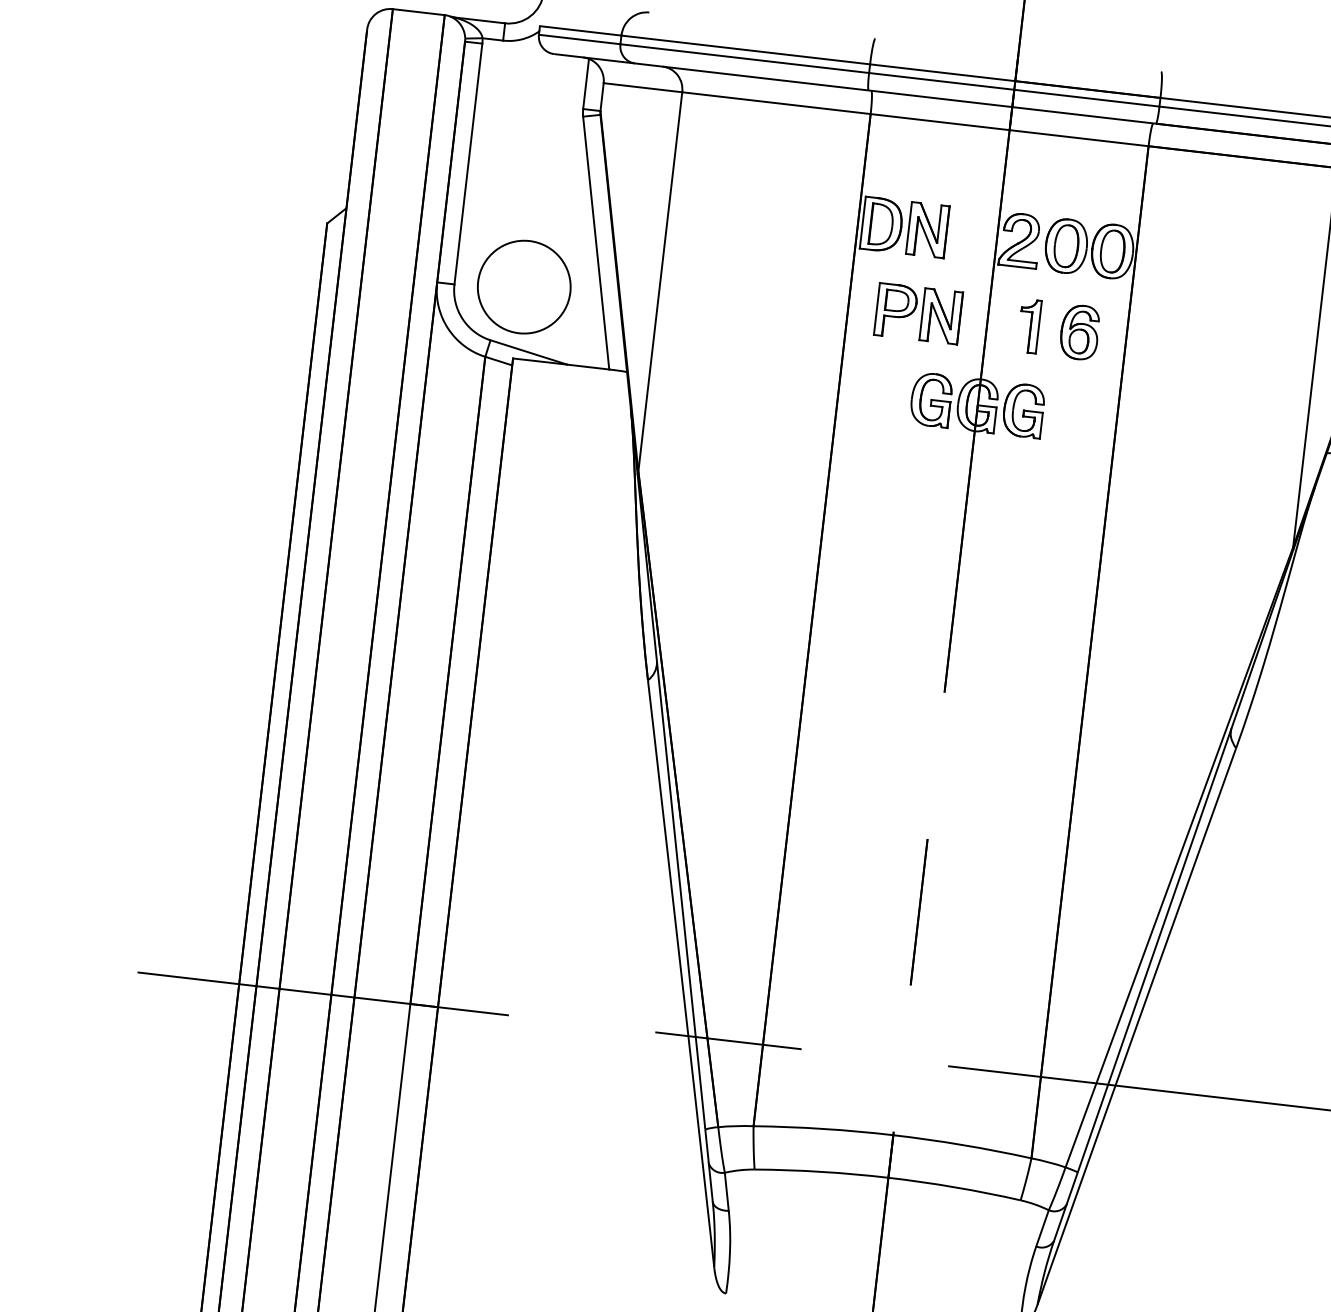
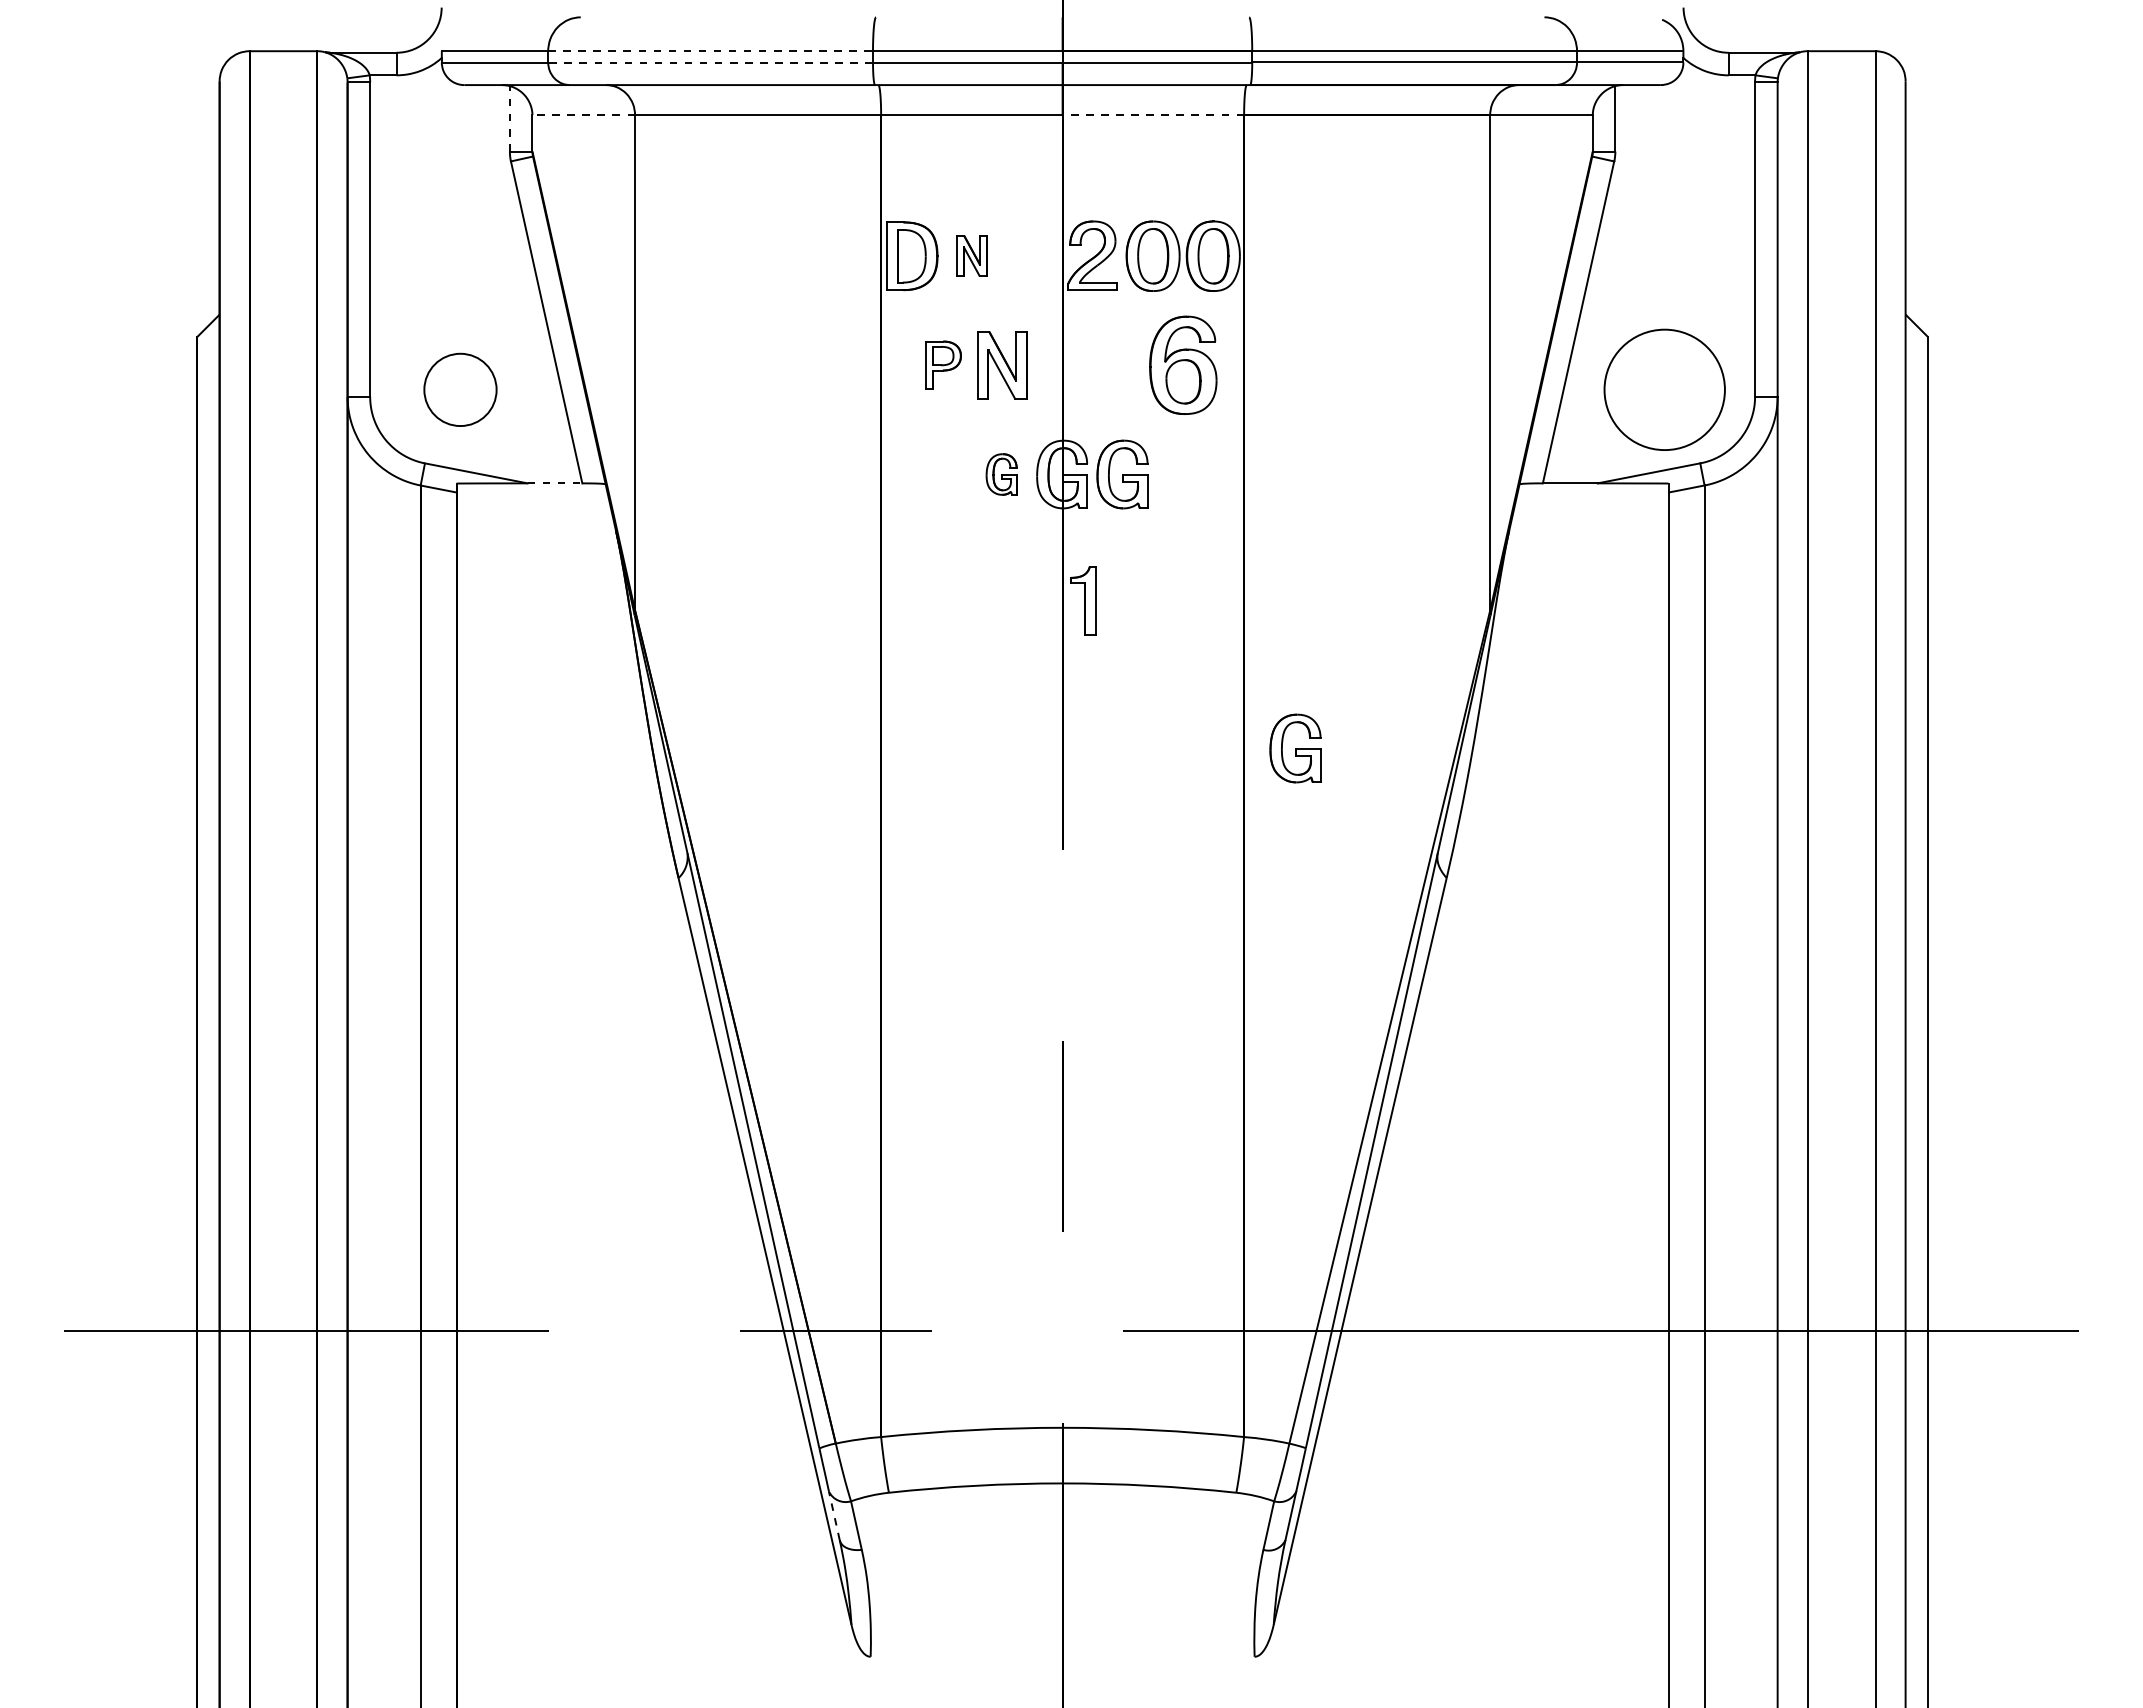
line: (746, 50) -> (711, 51), solid -> dashed
line: (744, 58) -> (710, 62), solid -> dashed
line: (585, 83) -> (509, 118), solid -> dashed
line: (642, 87) -> (583, 115), solid -> dashed
line: (1079, 138) -> (1153, 115), solid -> dashed
part: (927, 229) -> (971, 255), size x0.6
circle: (524, 286) -> (460, 389), size x0.6
part: (896, 310) -> (943, 364), size x0.7
part: (1029, 325) -> (1083, 600), moved
part: (1079, 332) -> (1182, 365), size x1.4
line: (588, 367) -> (555, 483), solid -> dashed
part: (931, 399) -> (1001, 474), size x0.6
part: (1131, 635) -> (1295, 748), added
line: (710, 1182) -> (834, 1515), solid -> dashed

